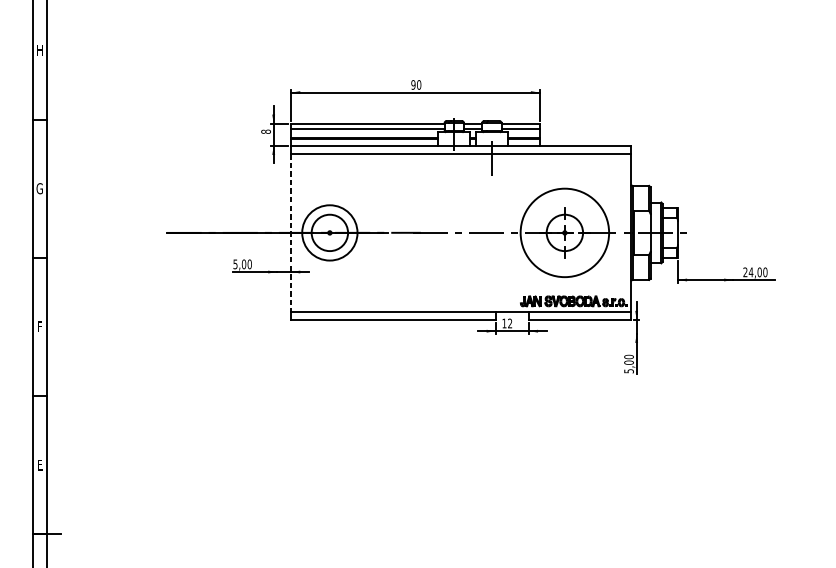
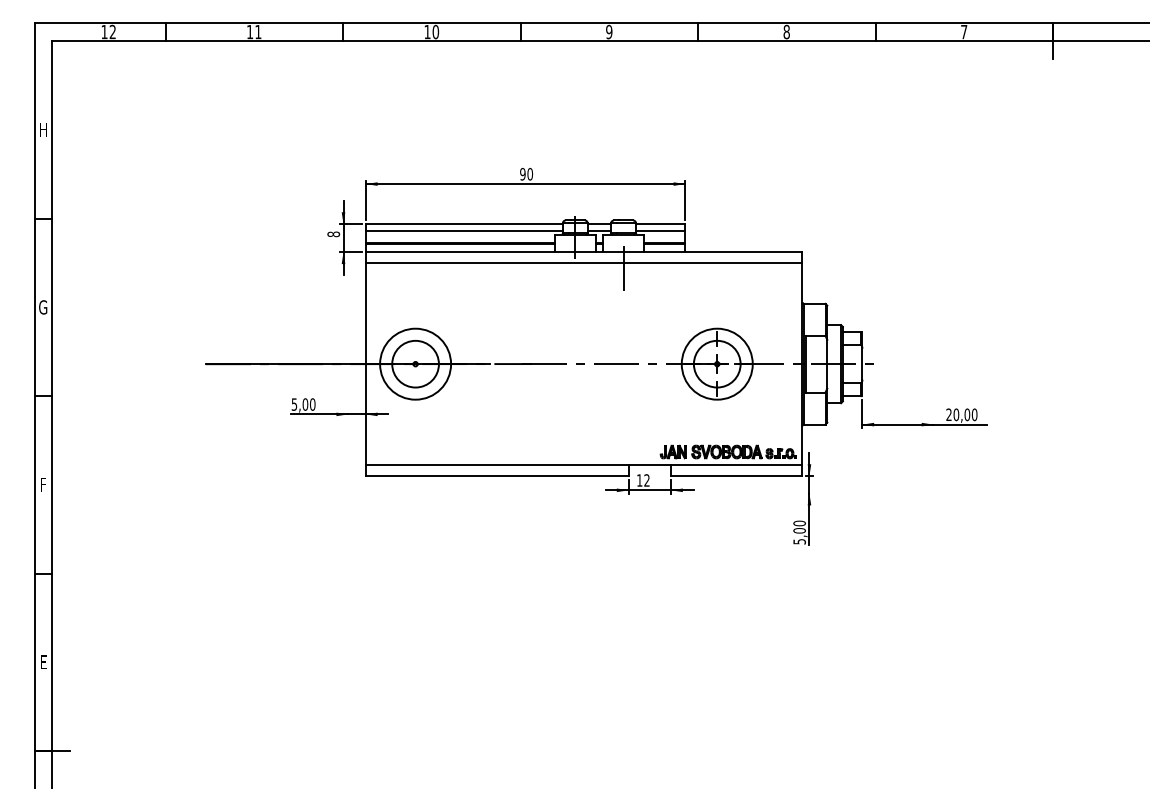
circle: (564, 232) -> (716, 363), size x0.62
line: (290, 233) -> (365, 364), dashed -> solid
text: (751, 272) -> (956, 414), 24,00 -> 20,00

